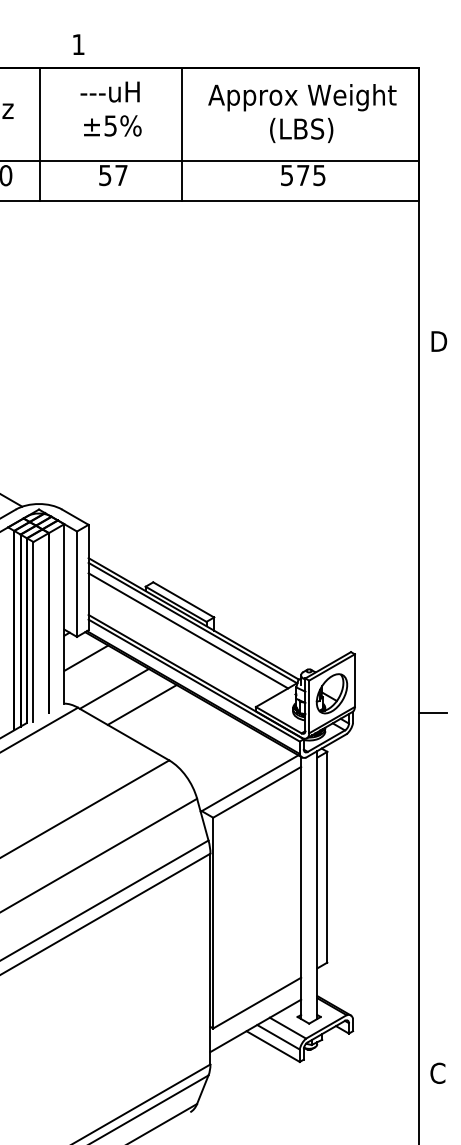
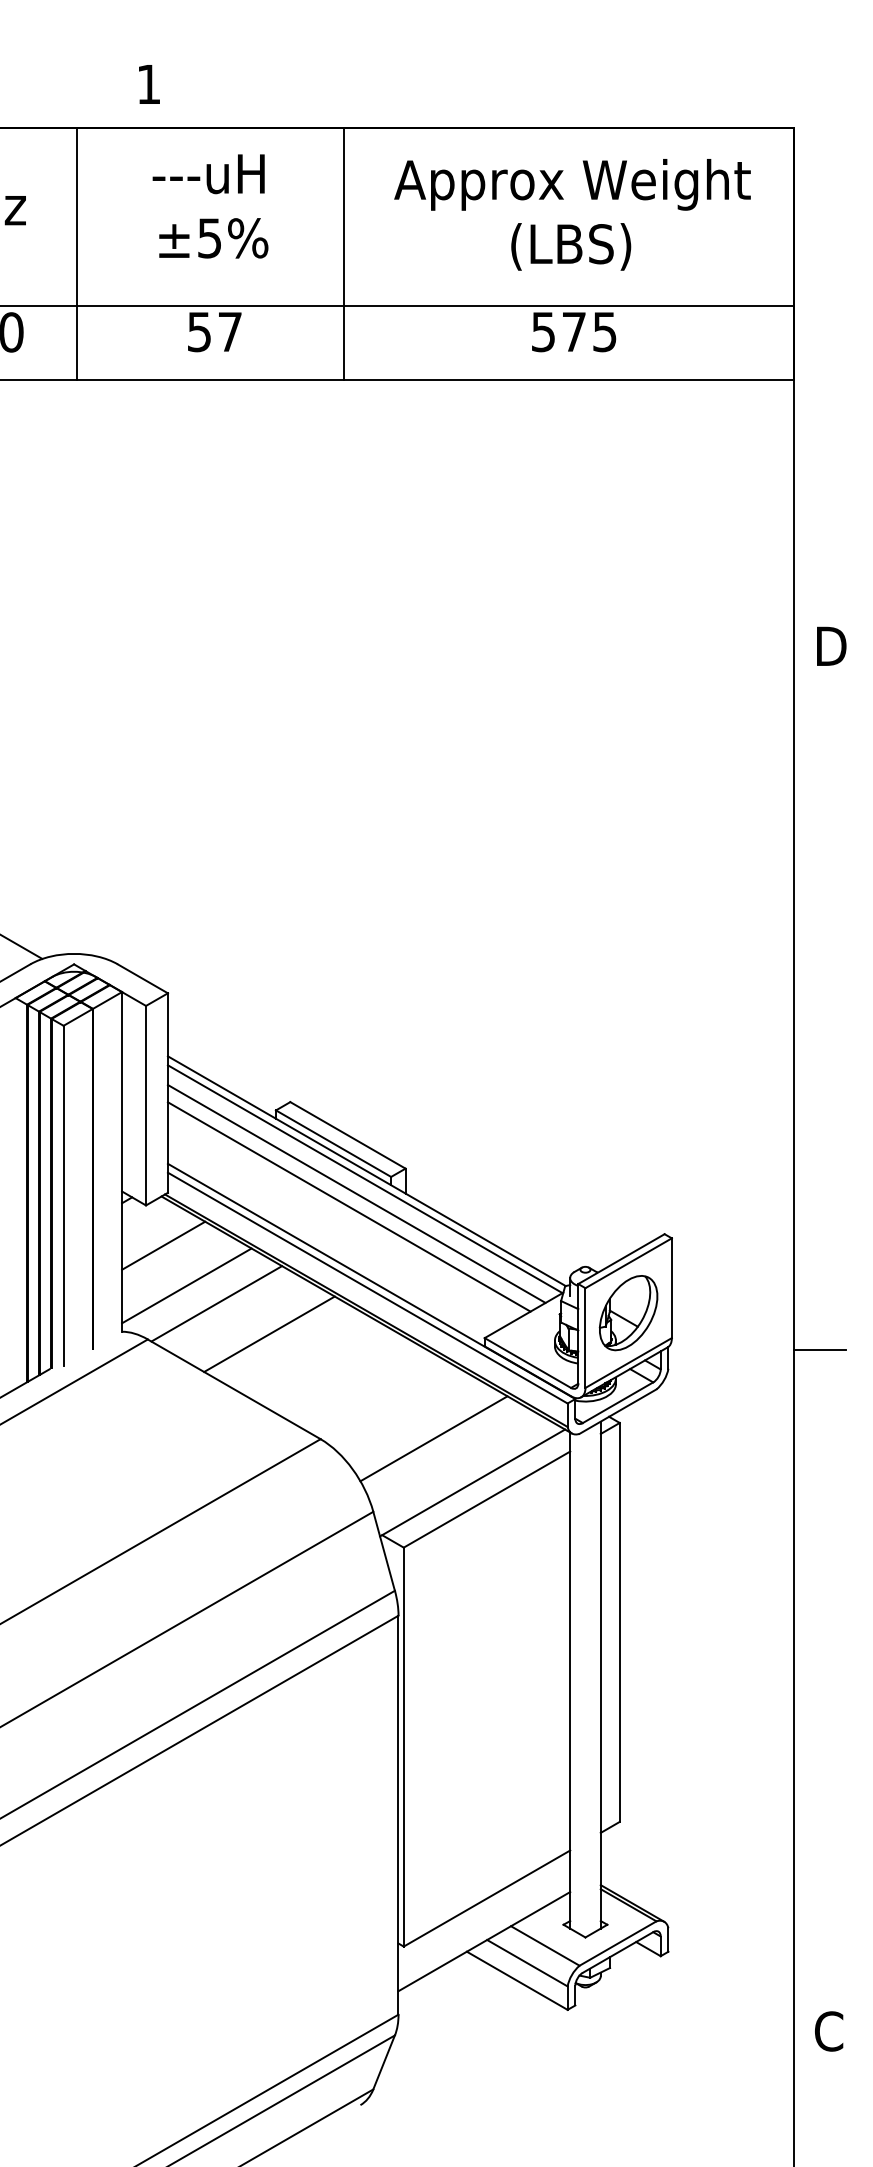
line: (184, 637) -> (349, 1206), added
line: (98, 679) -> (186, 1286), added
line: (229, 759) -> (434, 1437), added

